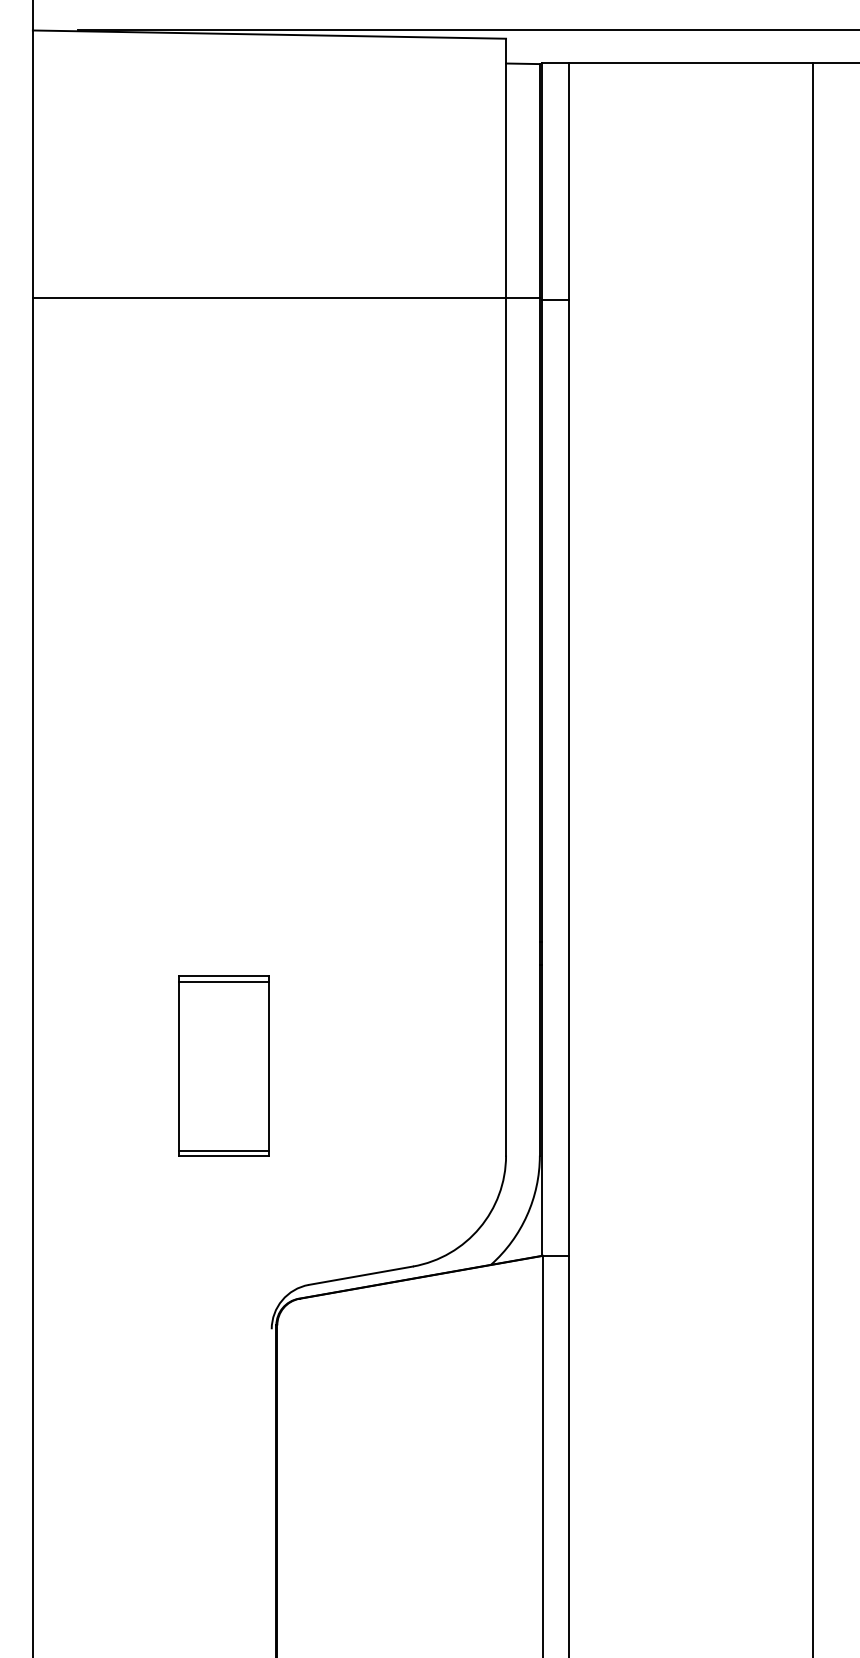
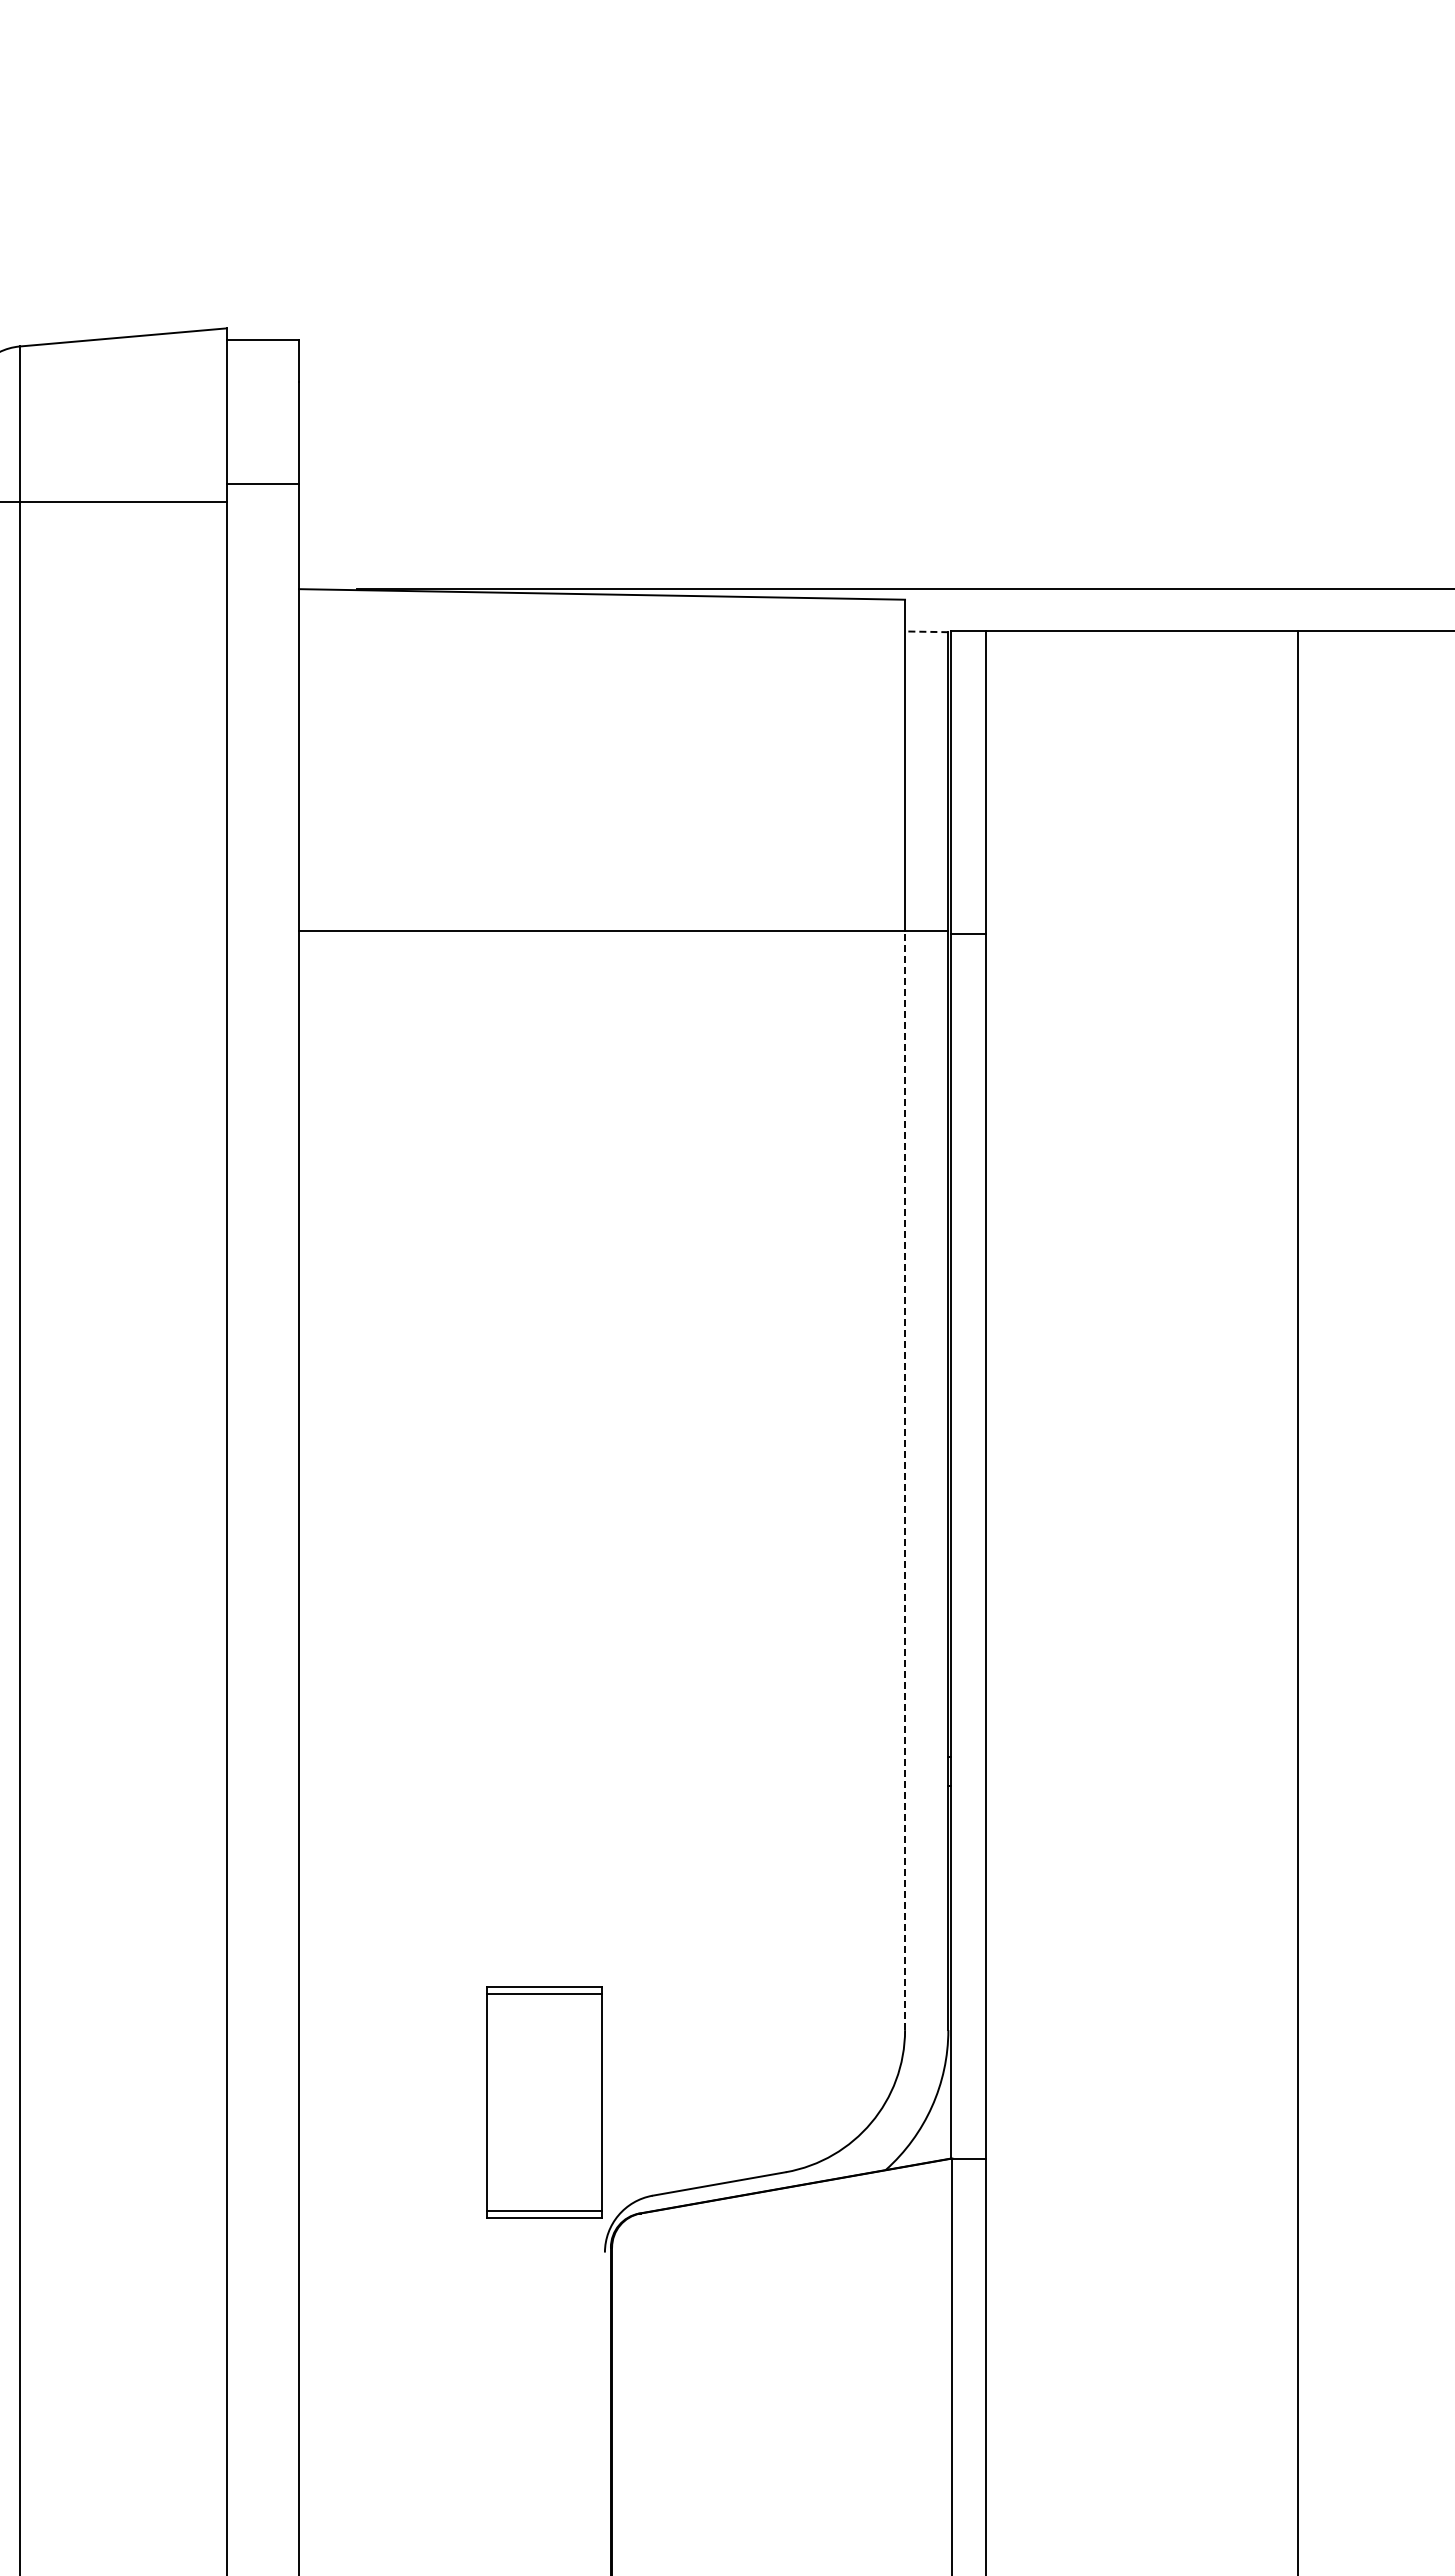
line: (522, 63) -> (926, 631), solid -> dashed
line: (506, 726) -> (905, 1480), solid -> dashed
part: (224, 1066) -> (544, 2102), moved

